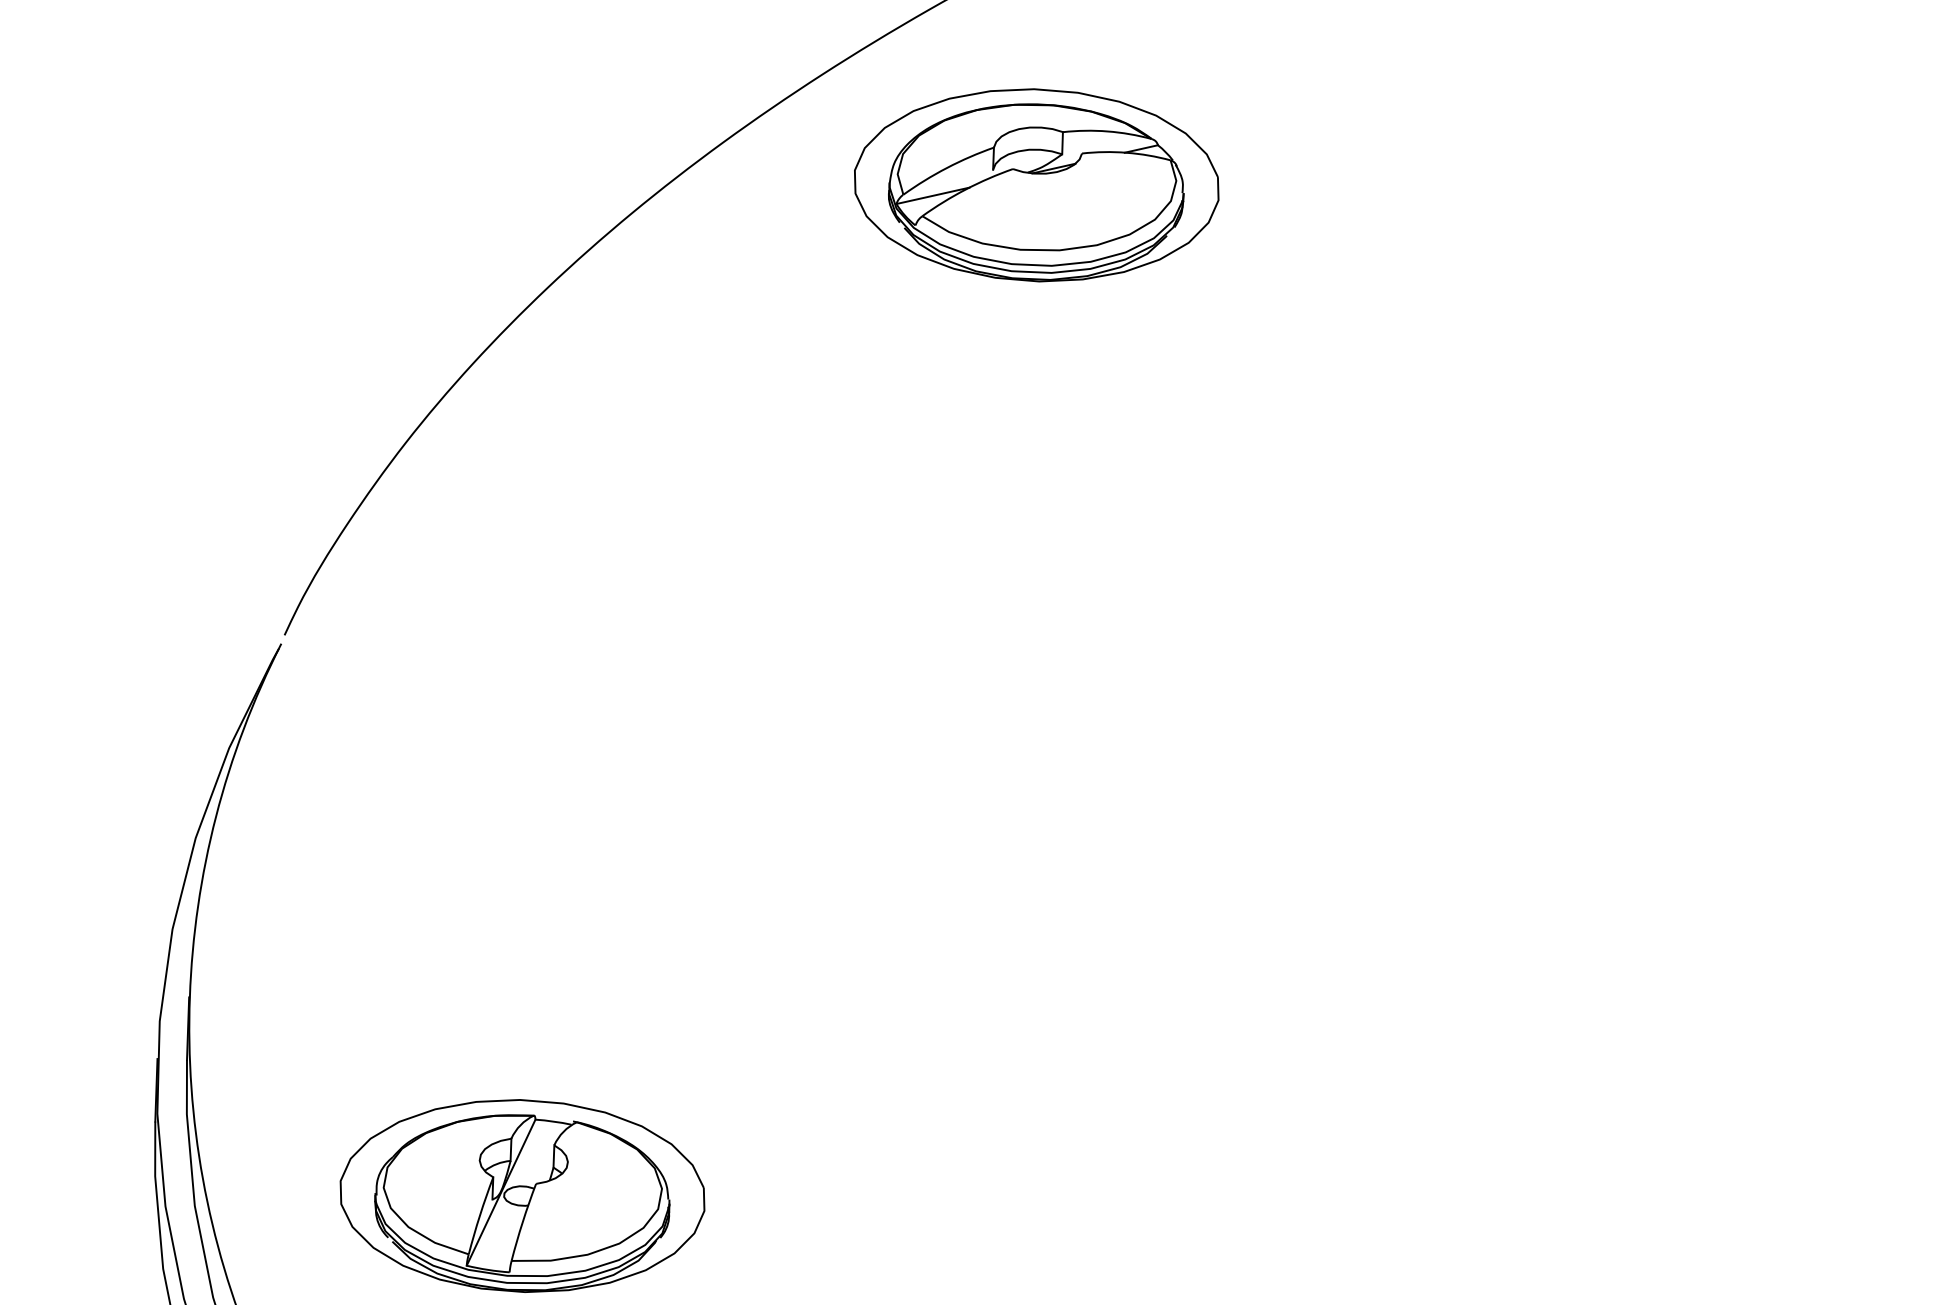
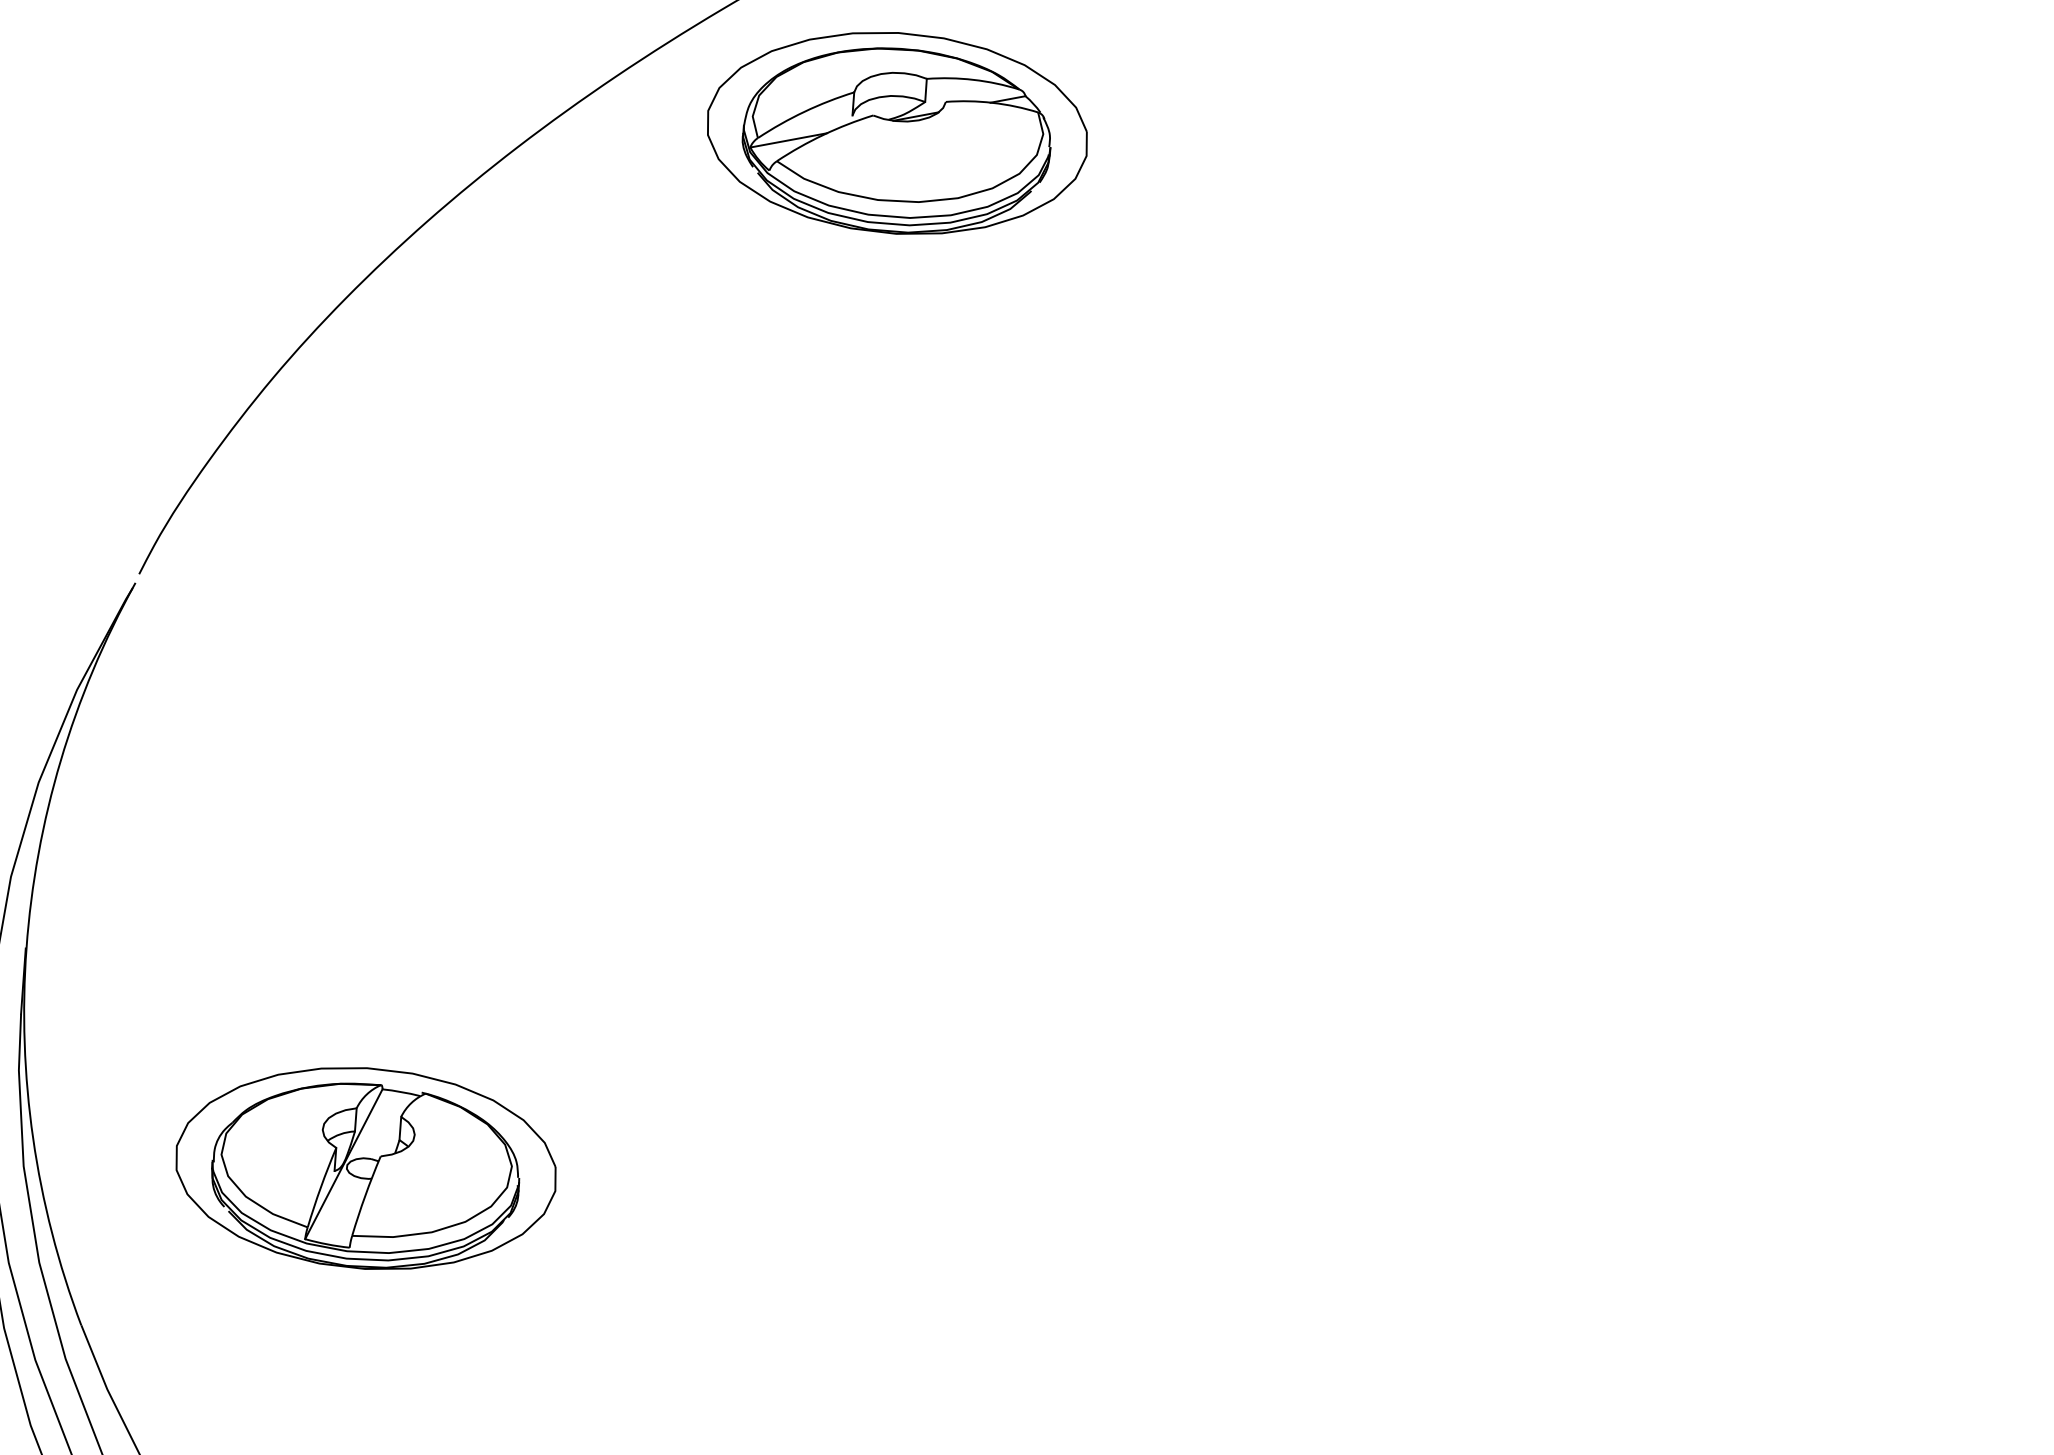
part: (1036, 185) -> (897, 133), moved

